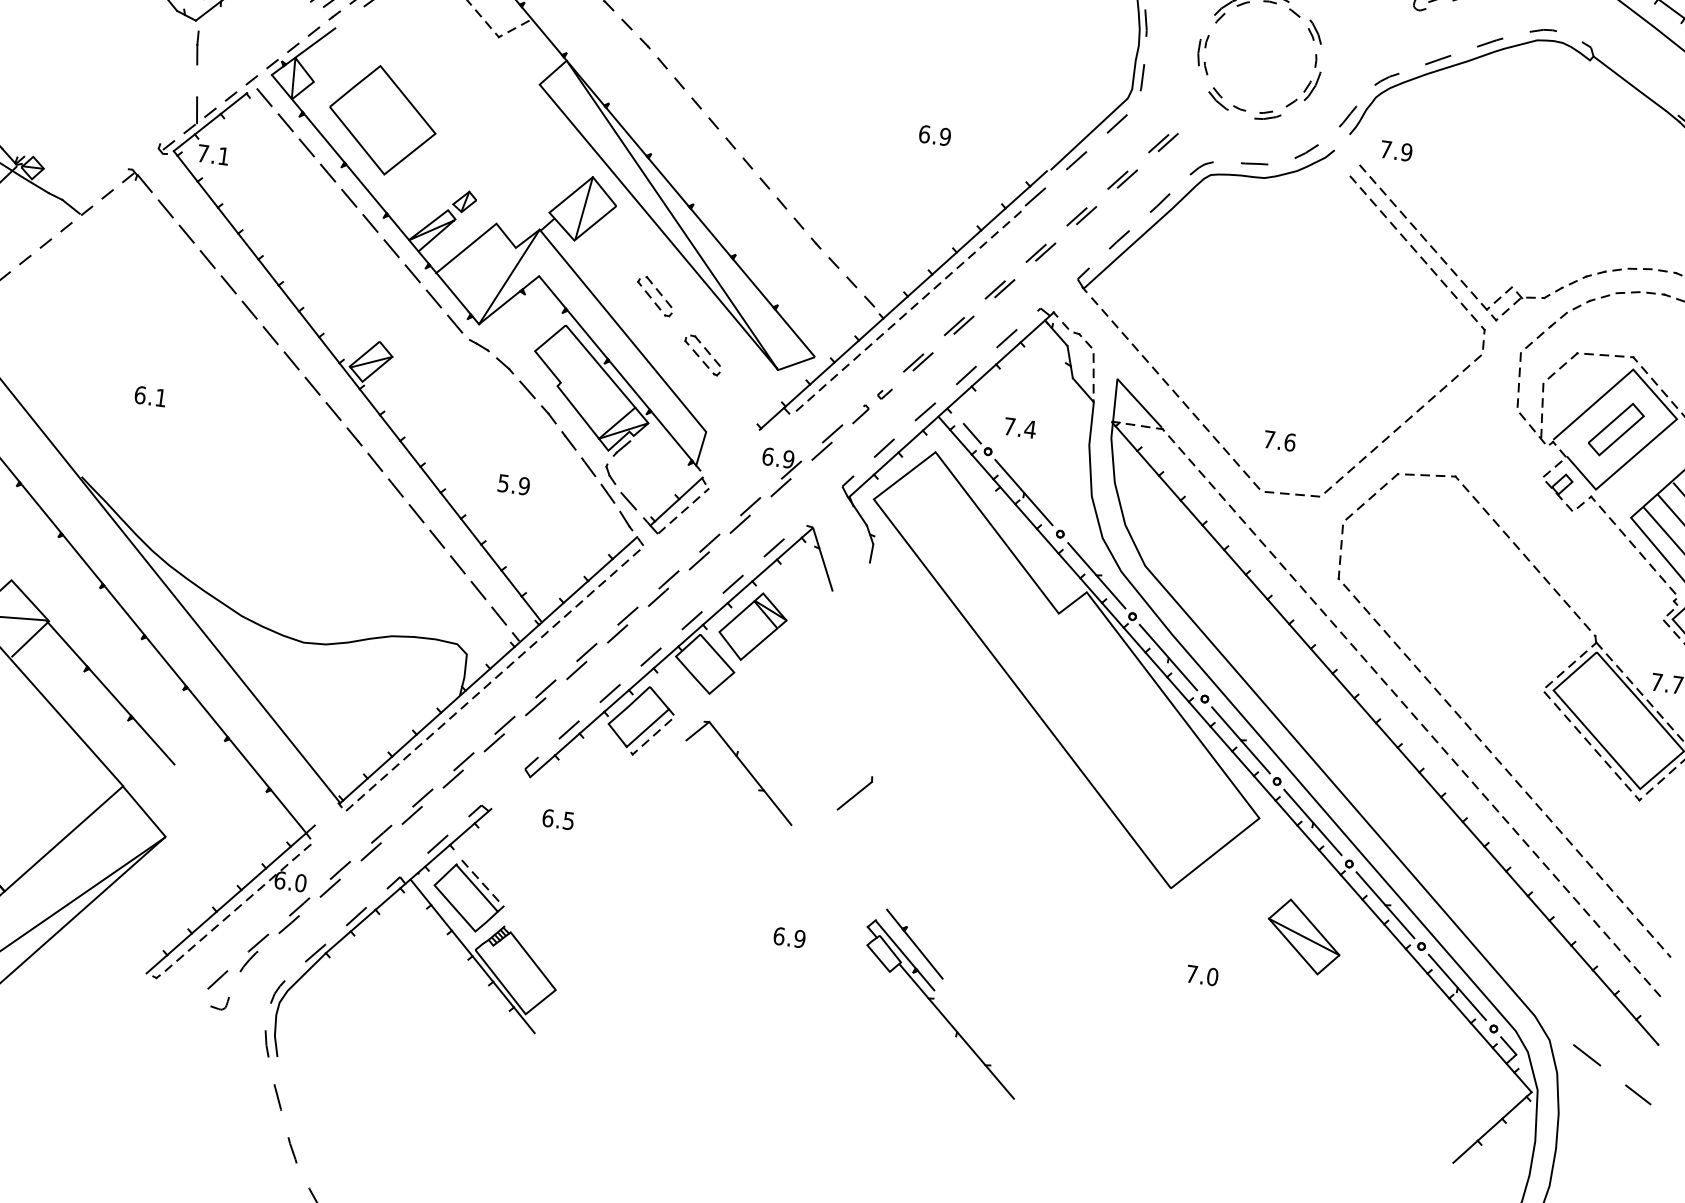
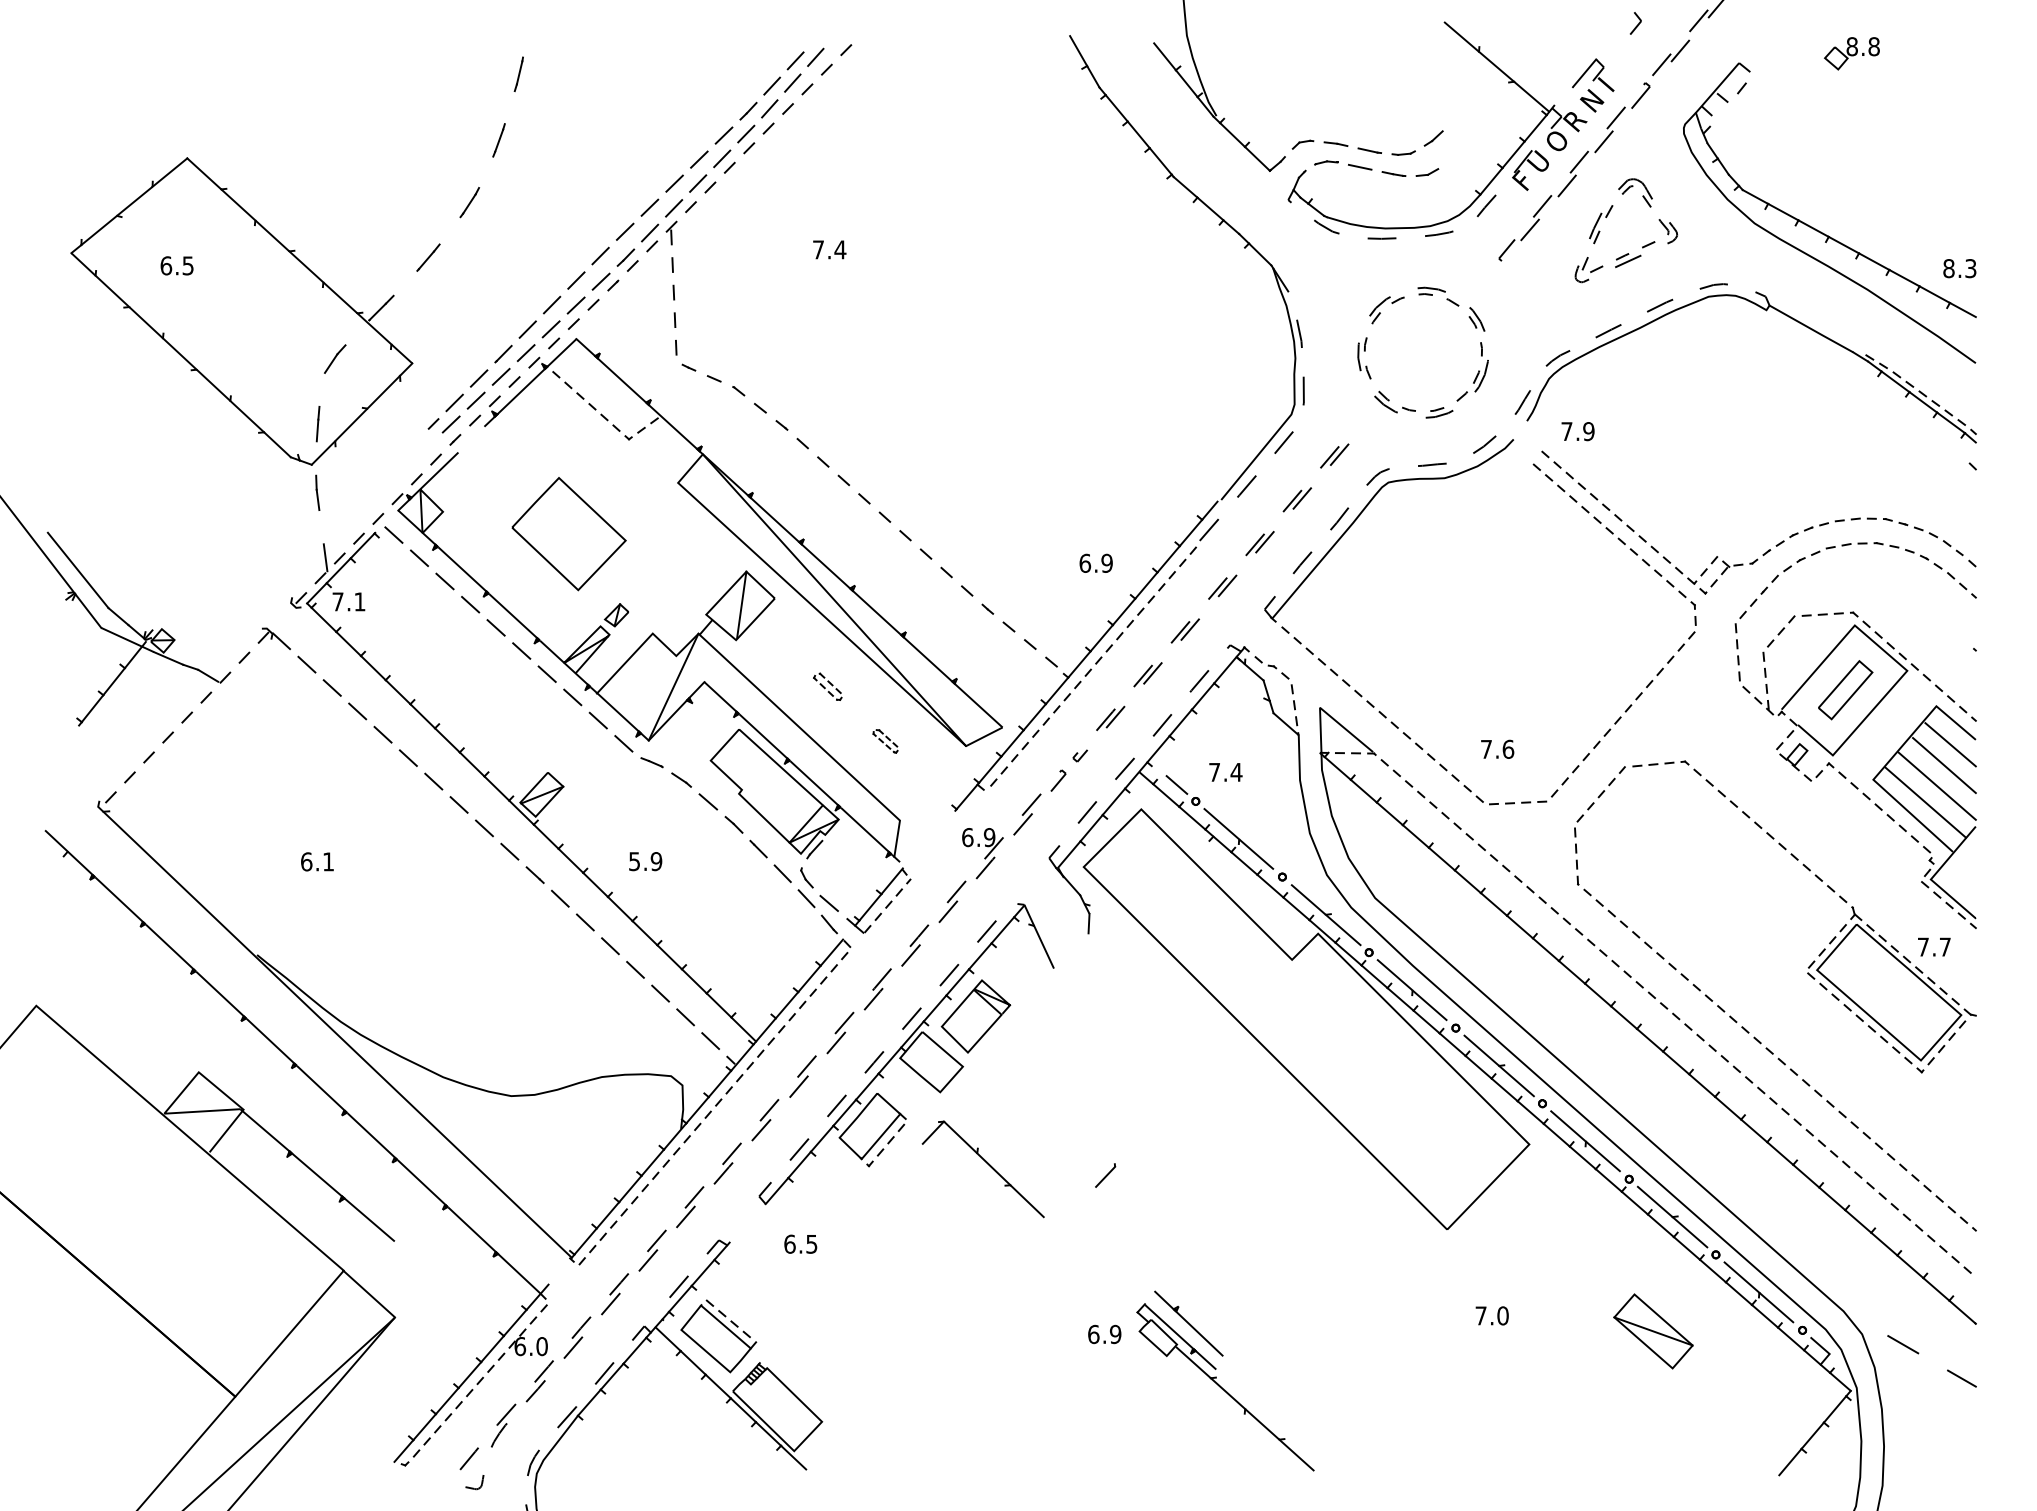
part: (382, 120) -> (568, 534), moved
text: (934, 134) -> (1095, 562), moved
part: (654, 296) -> (827, 686), size x0.7
part: (702, 355) -> (885, 741), size x0.6
text: (513, 484) -> (645, 861), moved
part: (855, 793) -> (1105, 1175), size x0.6
text: (789, 937) -> (1104, 1334), moved
part: (1304, 937) -> (1653, 1331), moved

